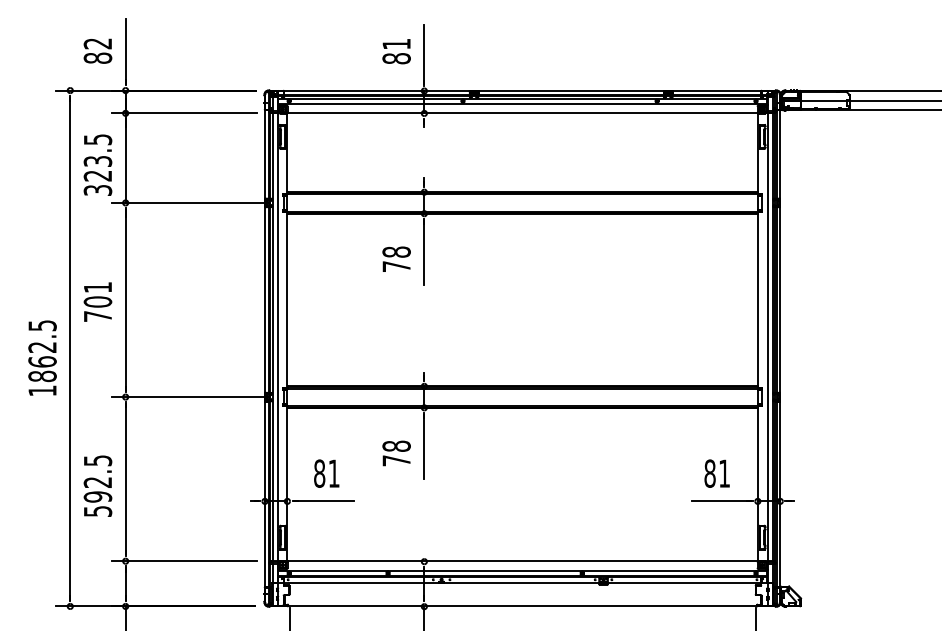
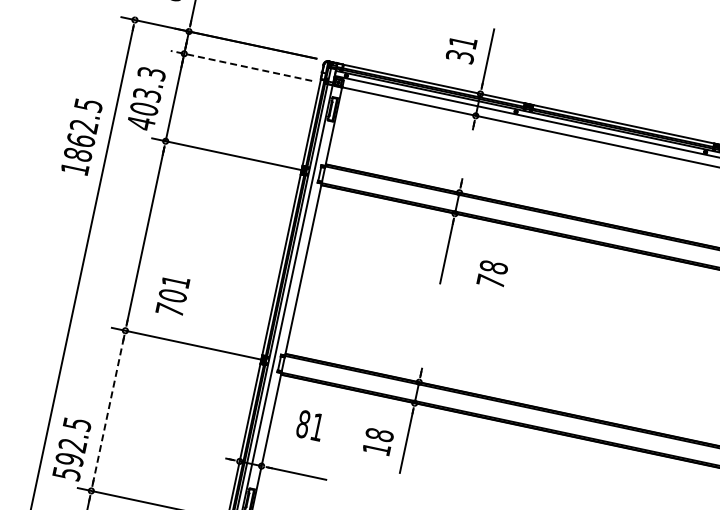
text: (396, 58) -> (460, 56), 81 -> 31
line: (183, 113) -> (240, 65), solid -> dashed
text: (97, 165) -> (145, 98), 323.5 -> 403.3
text: (396, 258) -> (492, 273), moved
text: (97, 301) -> (172, 295), moved
text: (42, 357) -> (81, 136), moved
text: (396, 460) -> (376, 448), 78 -> 18
text: (326, 473) -> (310, 425), moved
line: (125, 478) -> (108, 410), solid -> dashed
text: (97, 485) -> (71, 448), moved

